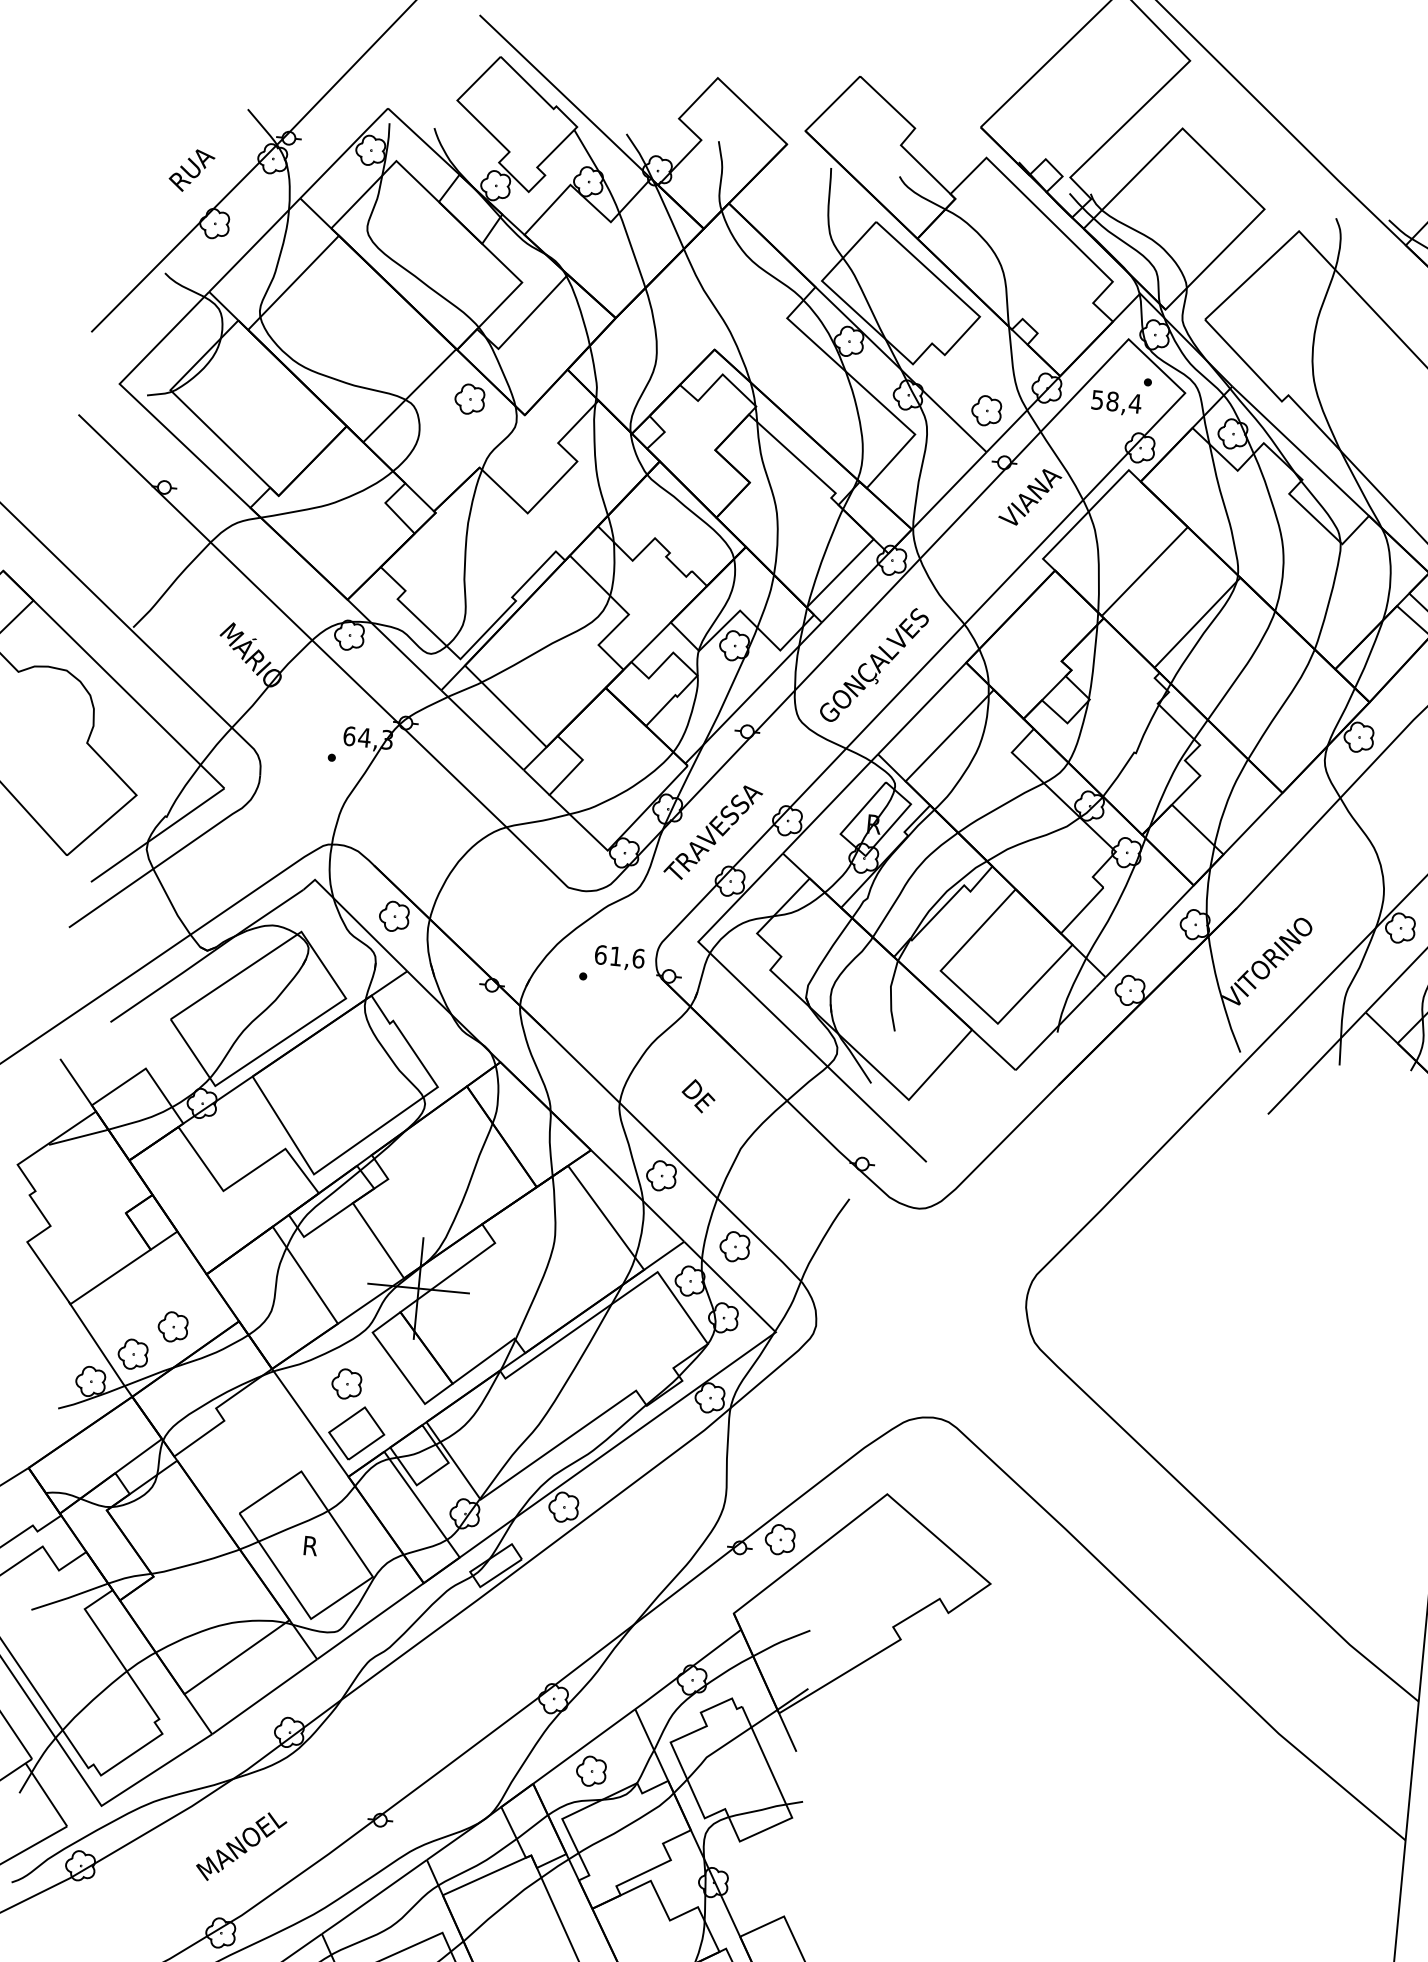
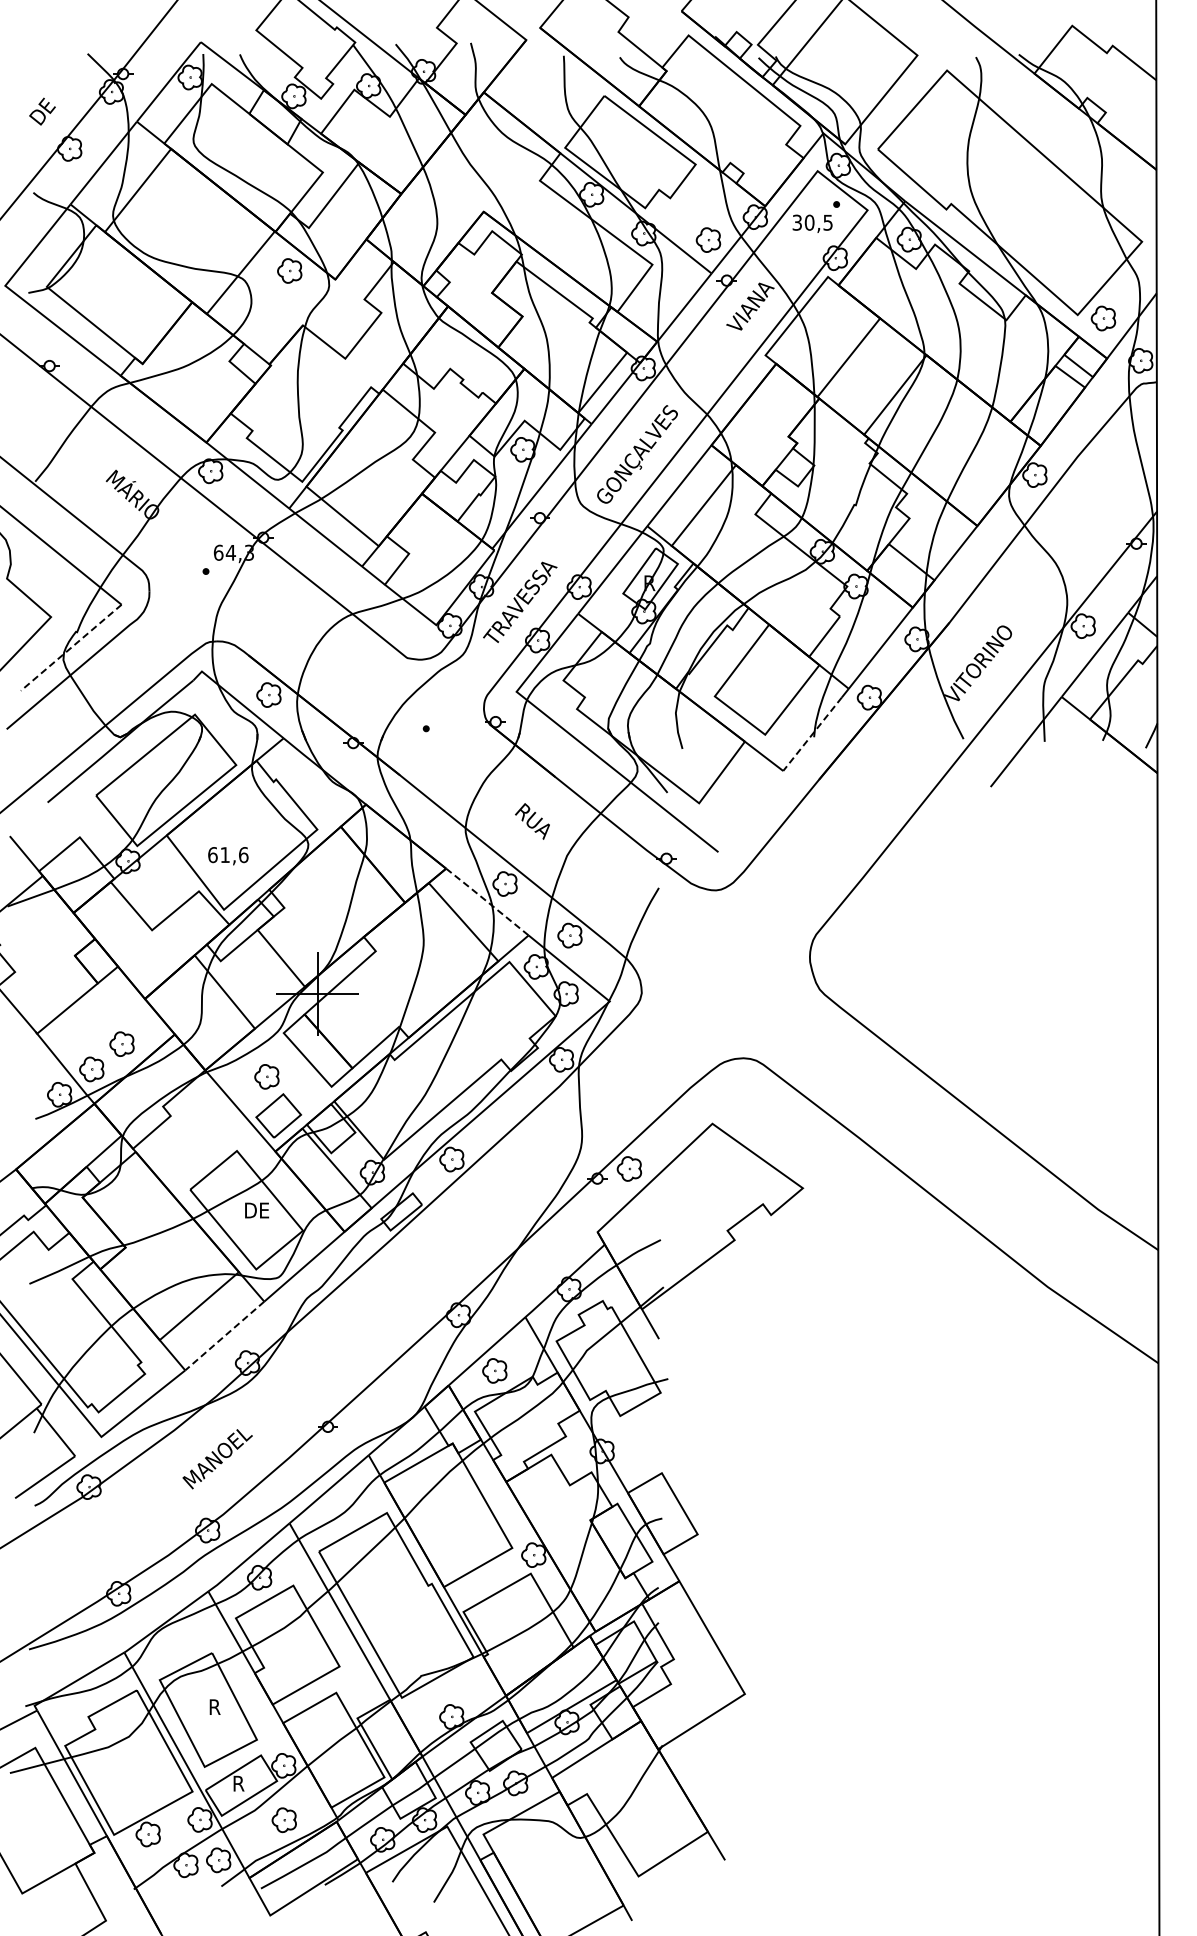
text: (194, 170) -> (49, 107), RUA -> DE
text: (1117, 401) -> (813, 222), 58,4 -> 30,5
line: (156, 836) -> (70, 648), solid -> dashed
text: (619, 958) -> (228, 856), moved
line: (1055, 1029) -> (812, 734), solid -> dashed
text: (702, 1105) -> (532, 823), DE -> RUA
line: (637, 1195) -> (487, 901), solid -> dashed
text: (320, 1546) -> (258, 1210), R -> DE
line: (264, 1697) -> (224, 1336), solid -> dashed

